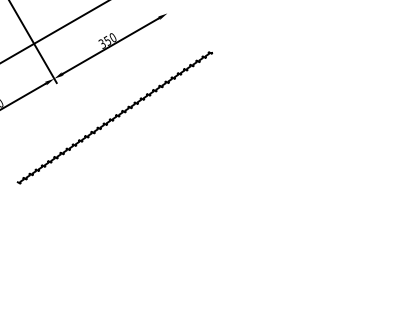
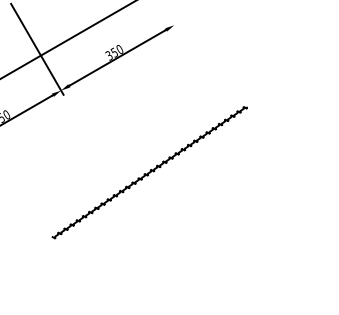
curve: (114, 117) -> (149, 172), moved

